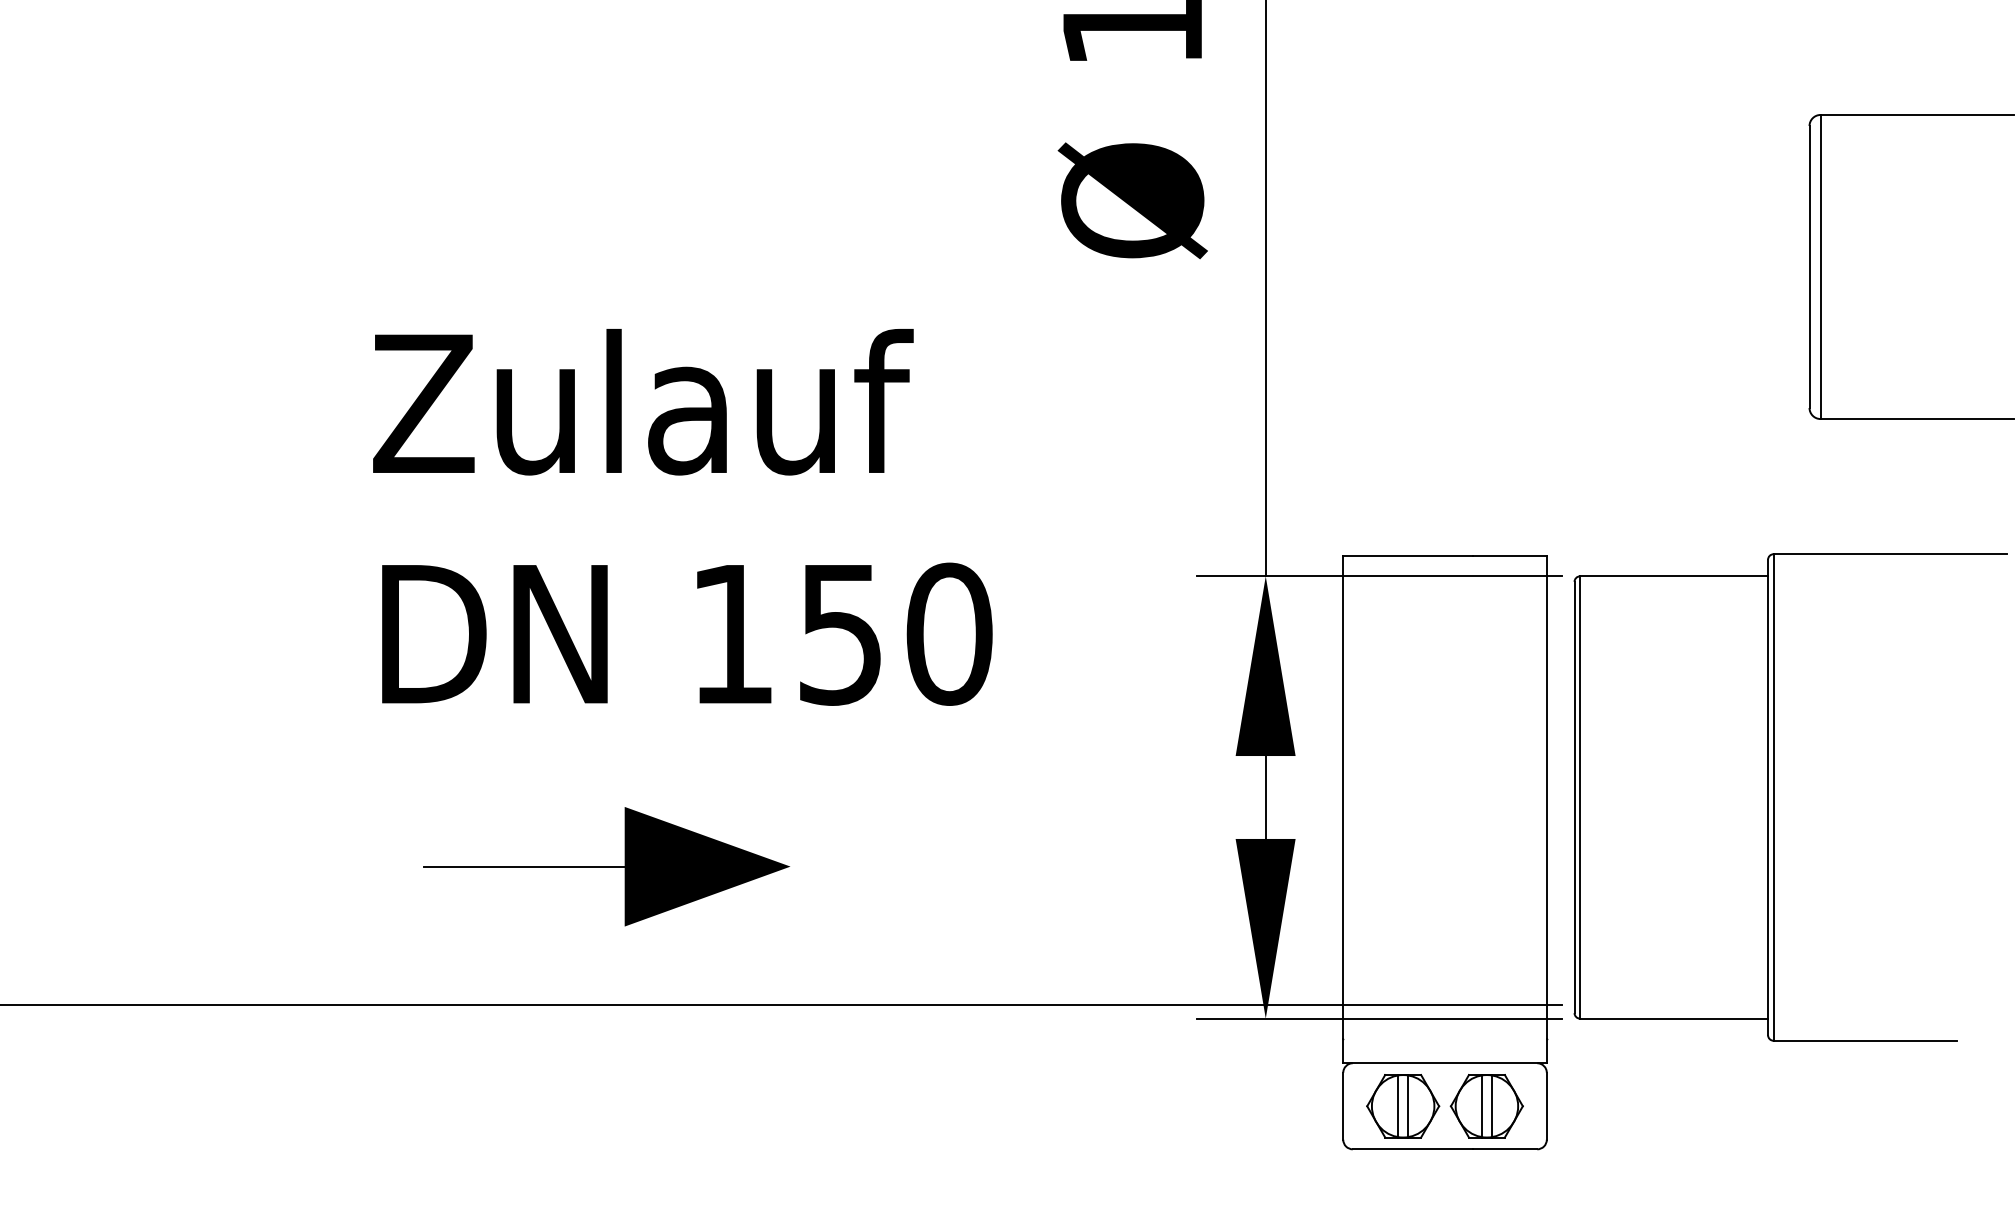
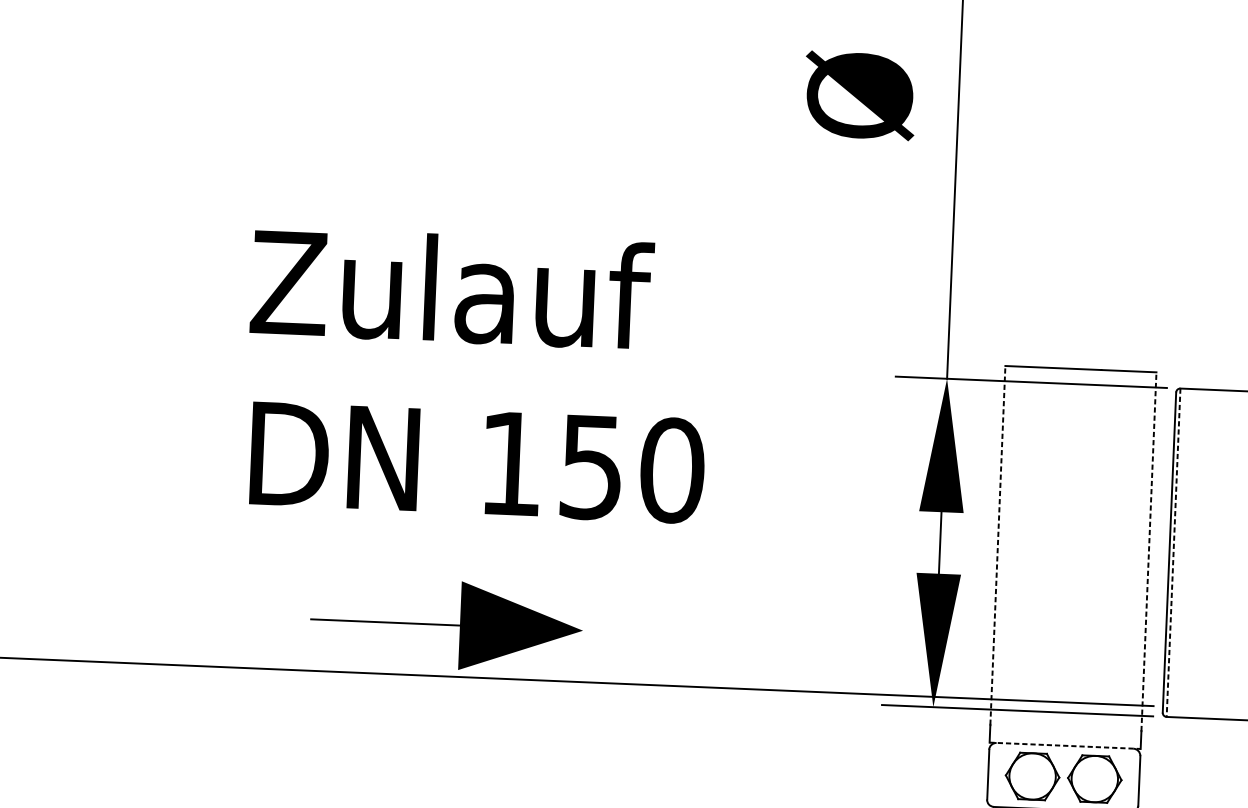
text: (682, 517) -> (477, 375), moved
line: (1343, 797) -> (997, 545), solid -> dashed
line: (1546, 797) -> (1148, 551), solid -> dashed
line: (1580, 798) -> (1173, 553), solid -> dashed
part: (606, 866) -> (446, 624), moved
line: (1445, 1063) -> (1065, 746), solid -> dashed
line: (1398, 1106) -> (1029, 776), removed
line: (1408, 1106) -> (1036, 776), removed
line: (1482, 1106) -> (1091, 779), removed
line: (1491, 1106) -> (1098, 779), removed

